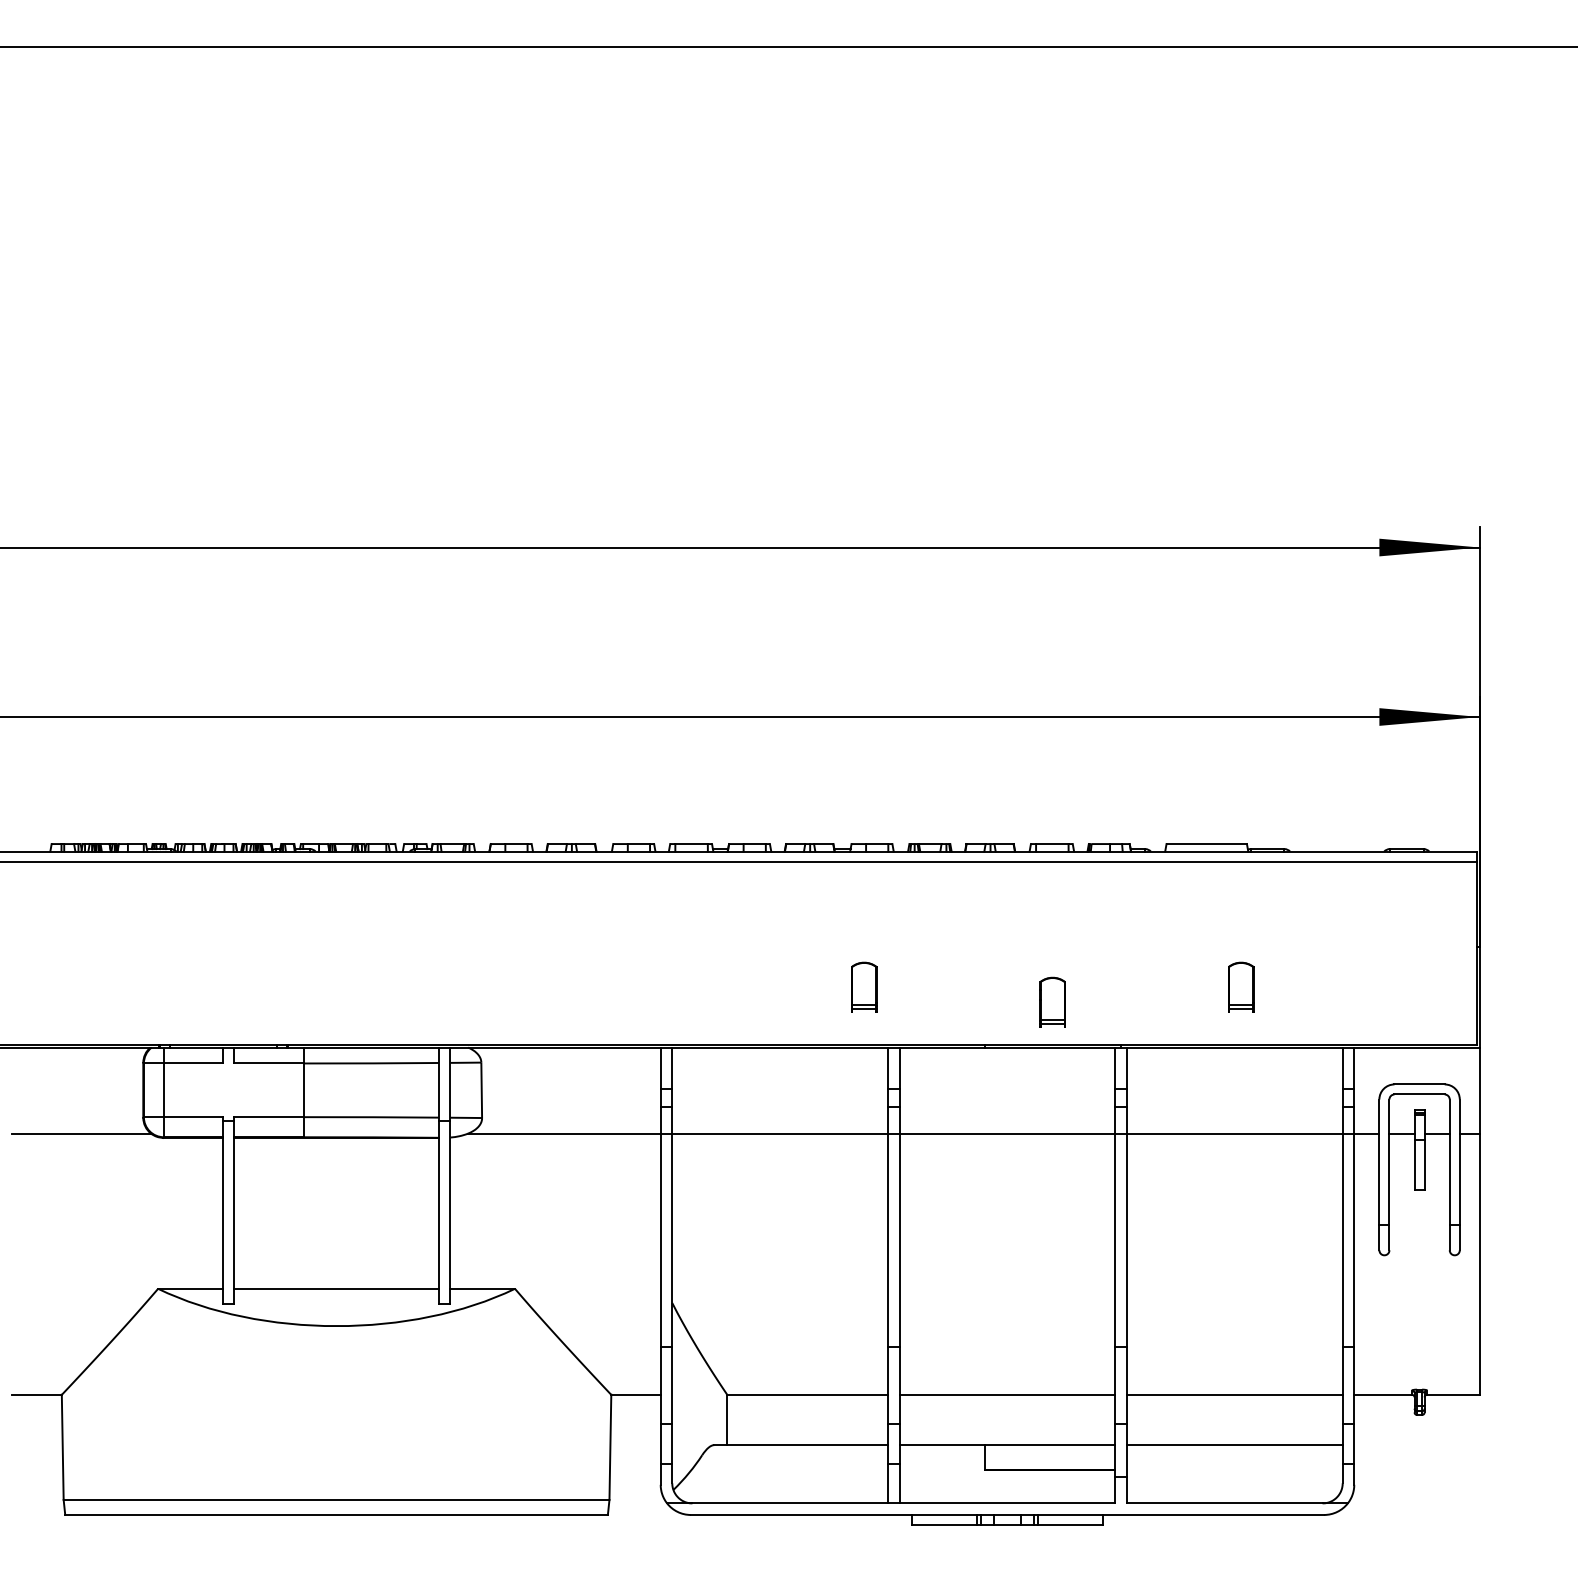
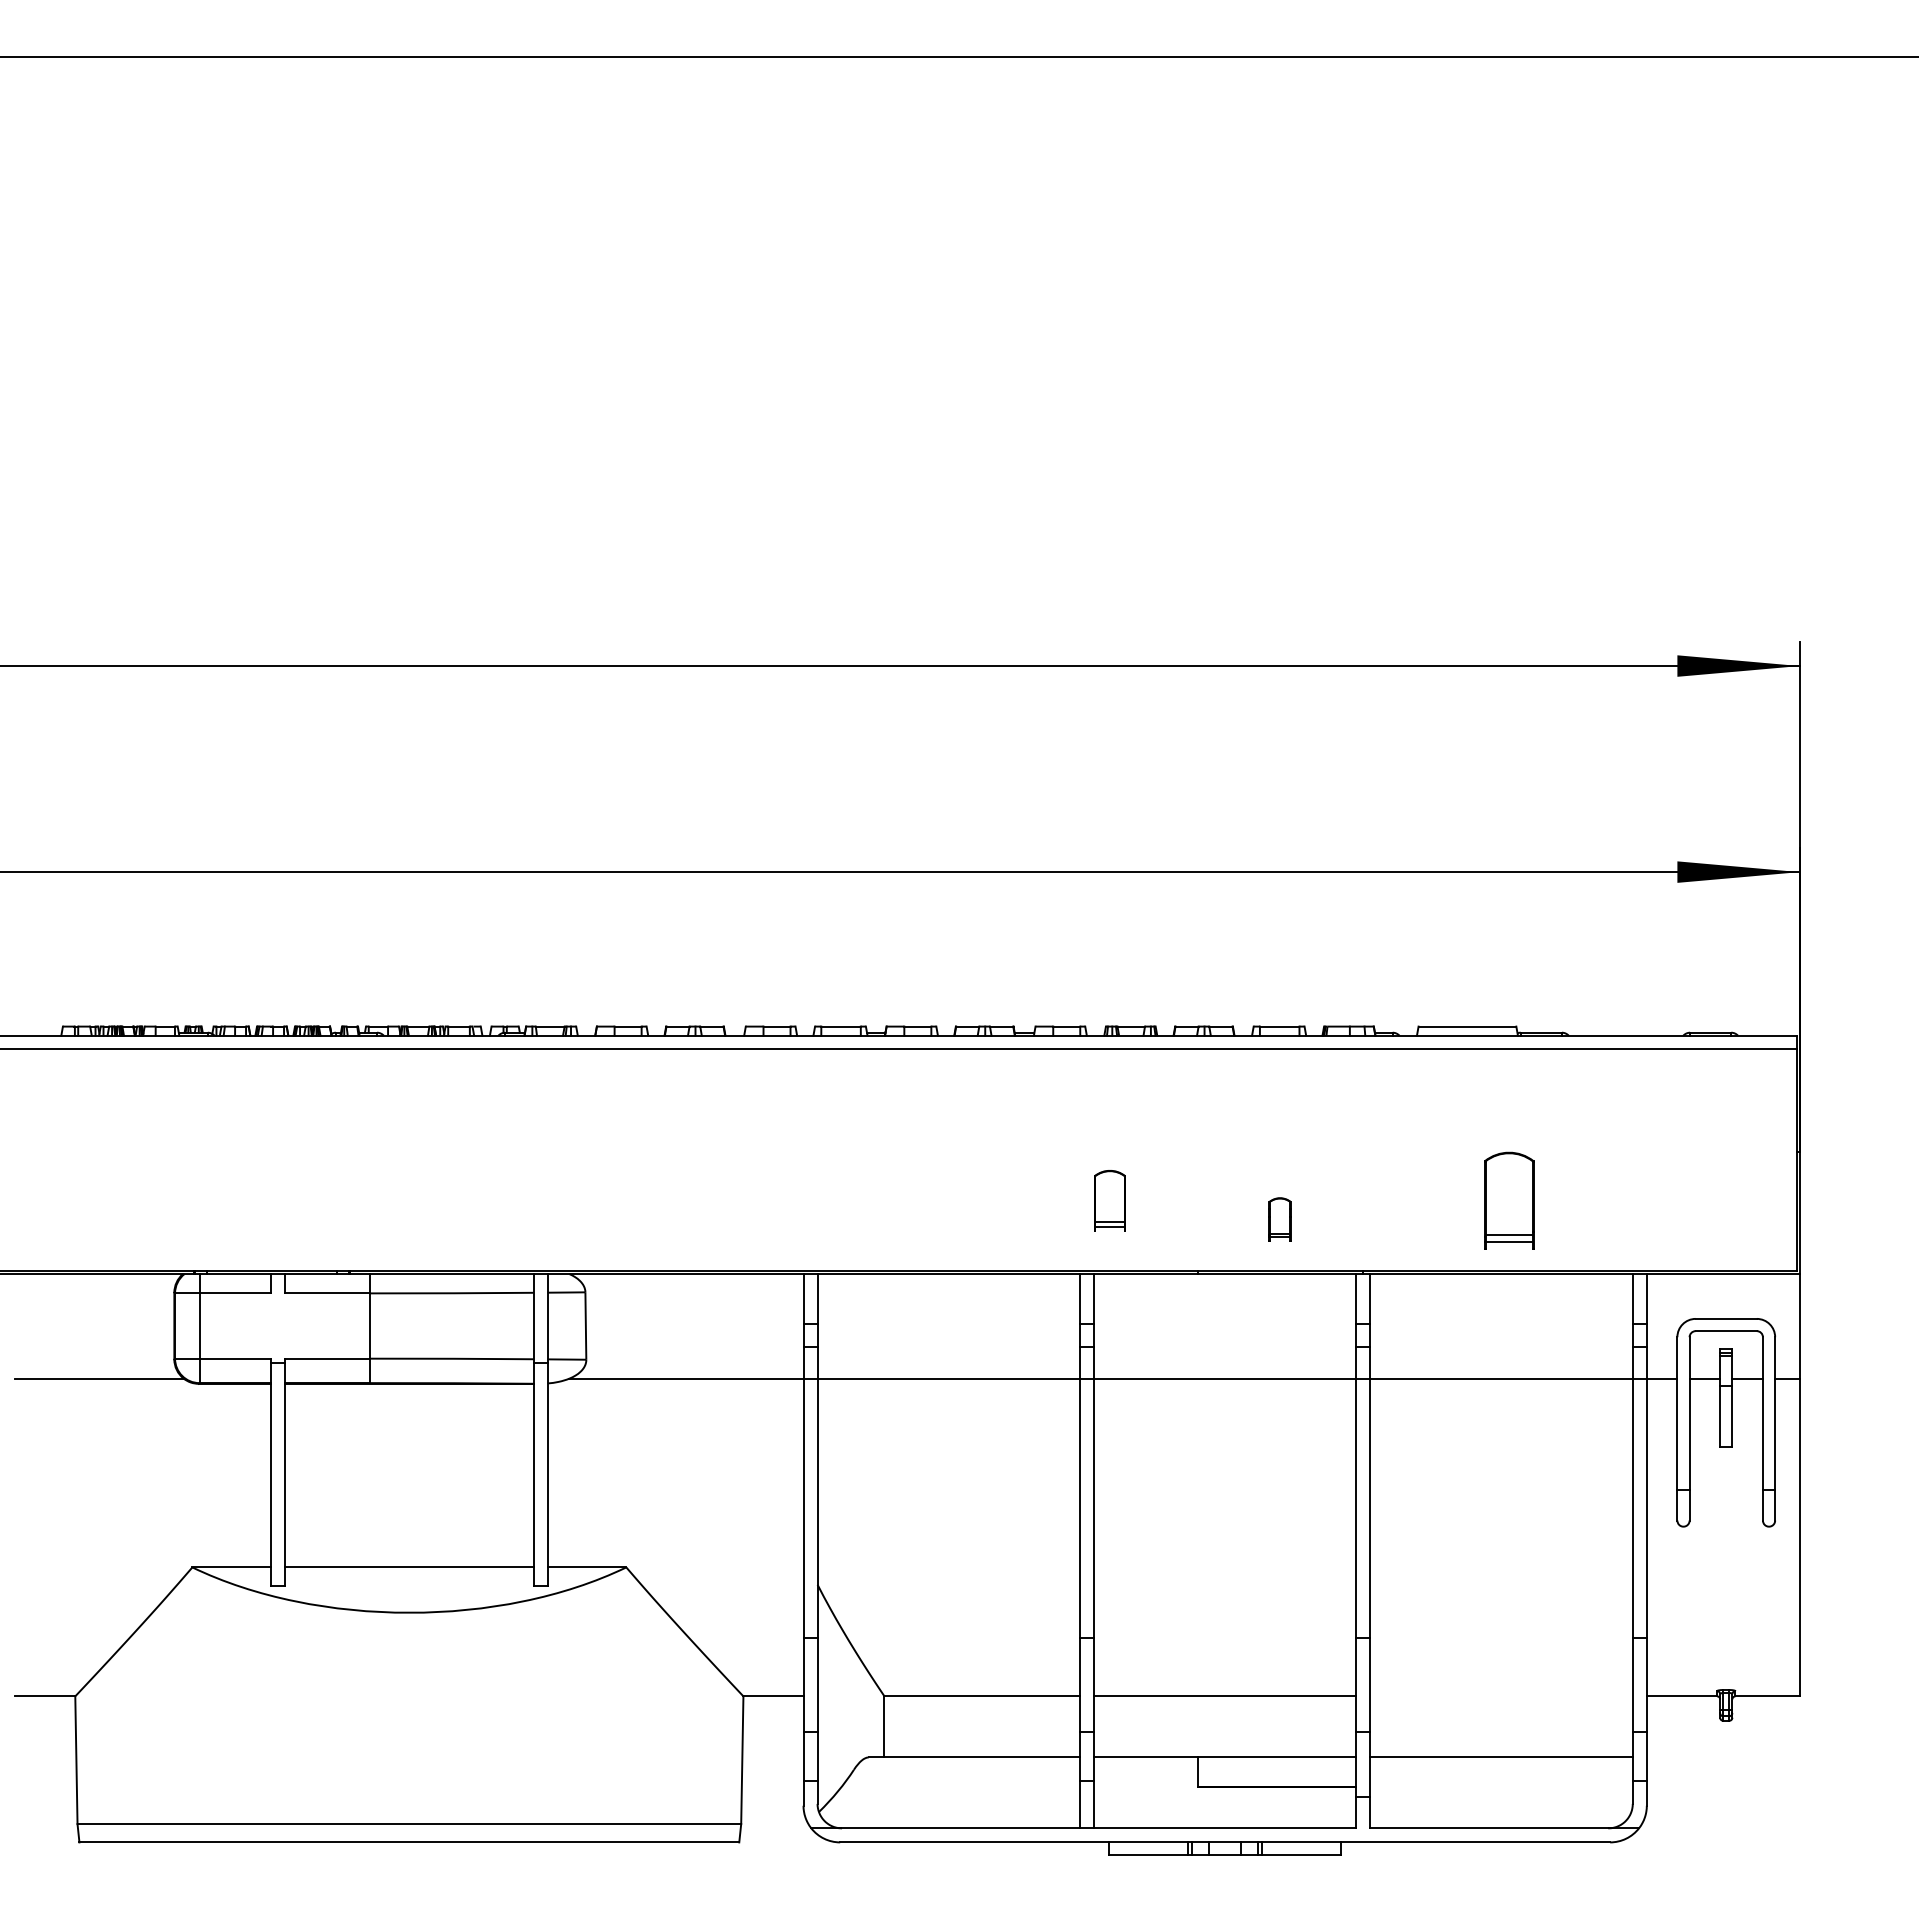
part: (863, 987) -> (1109, 1200), moved
part: (1241, 987) -> (1509, 1200), size x1.6
part: (1052, 1002) -> (1279, 1219), size x0.7
line: (1234, 1394) -> (1501, 1696), removed

